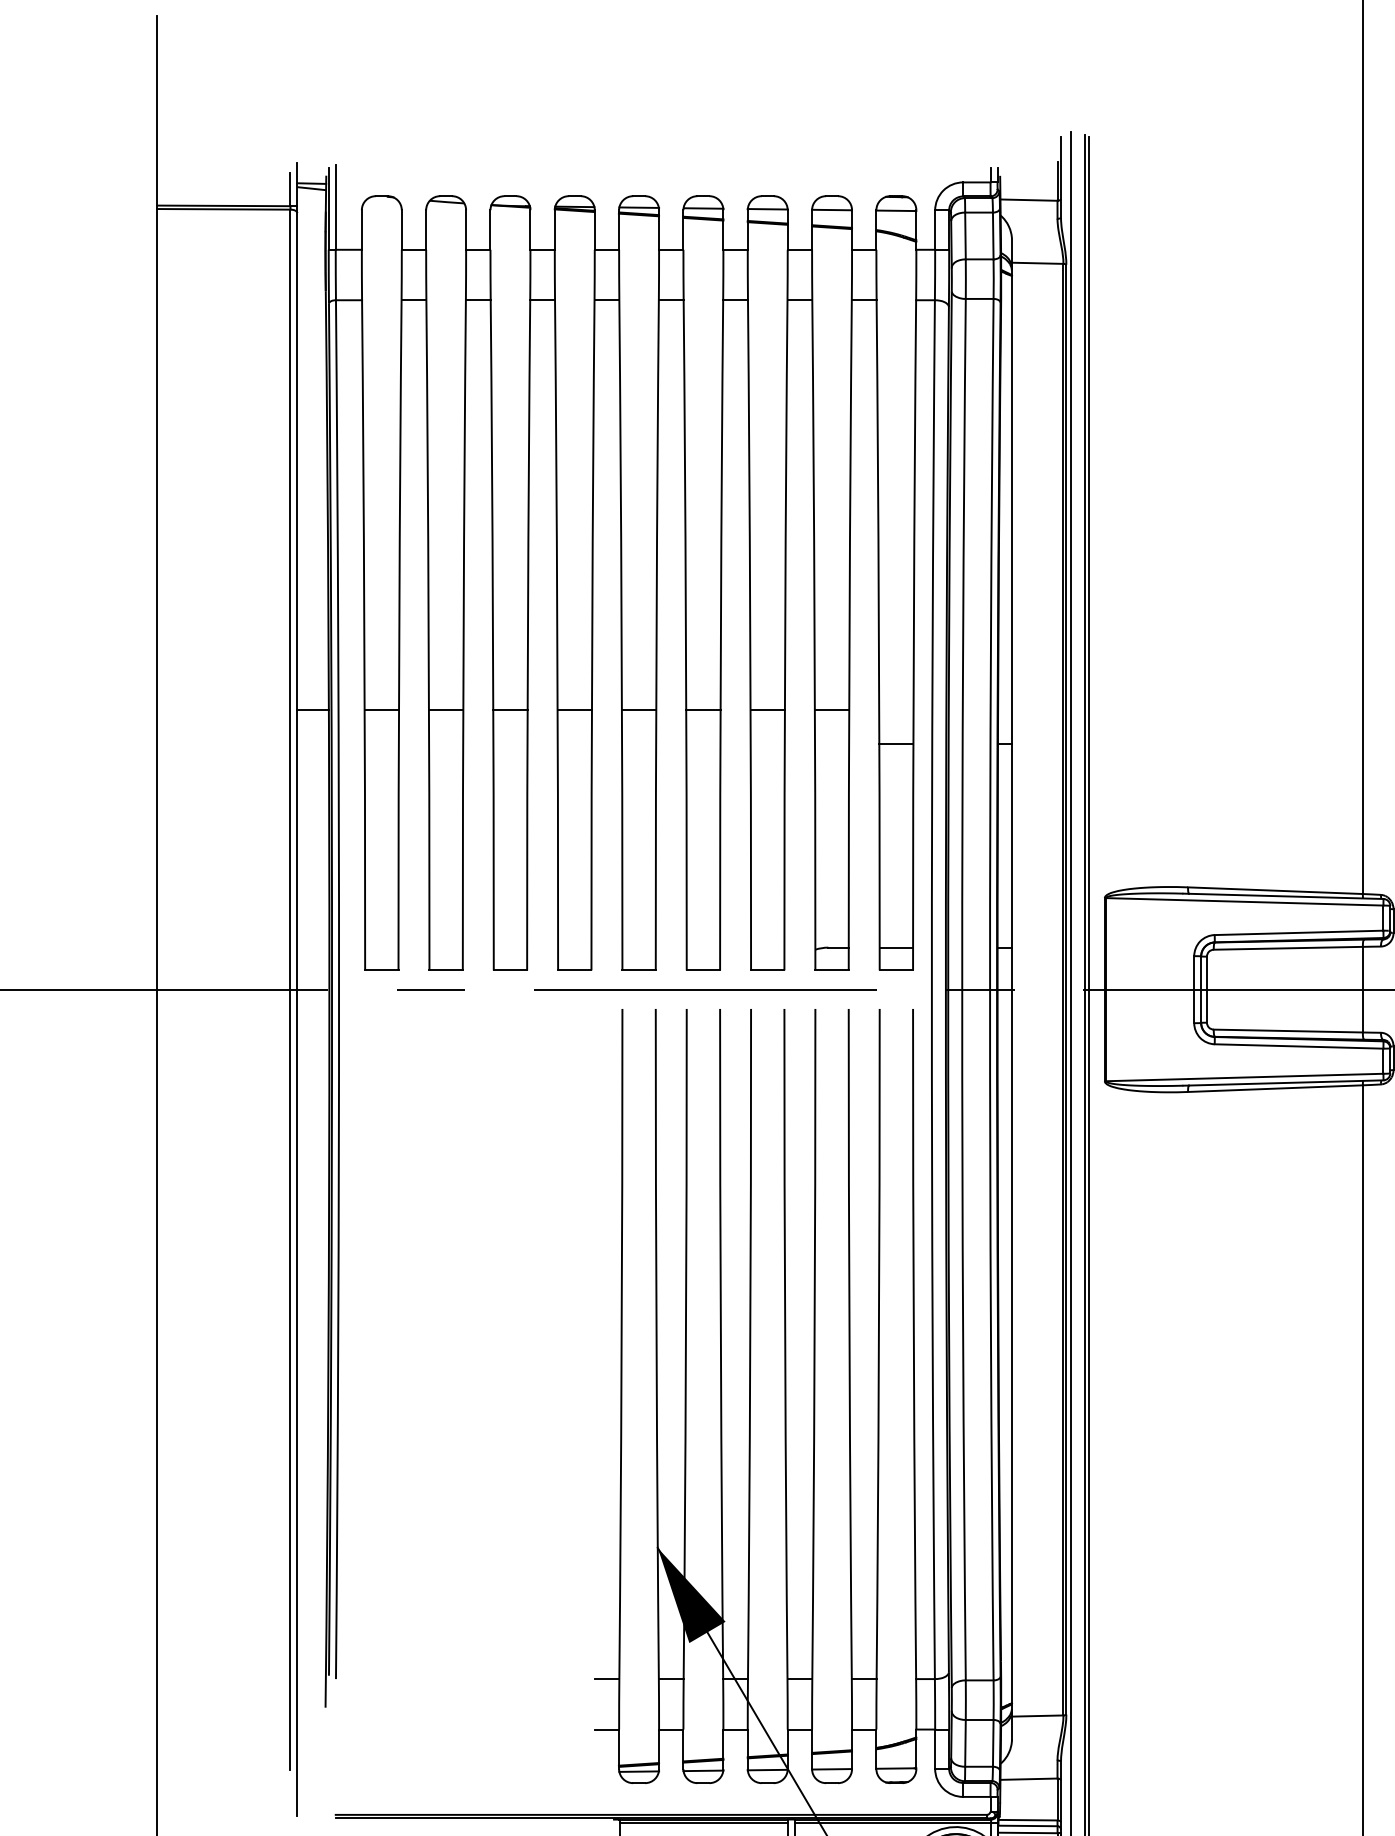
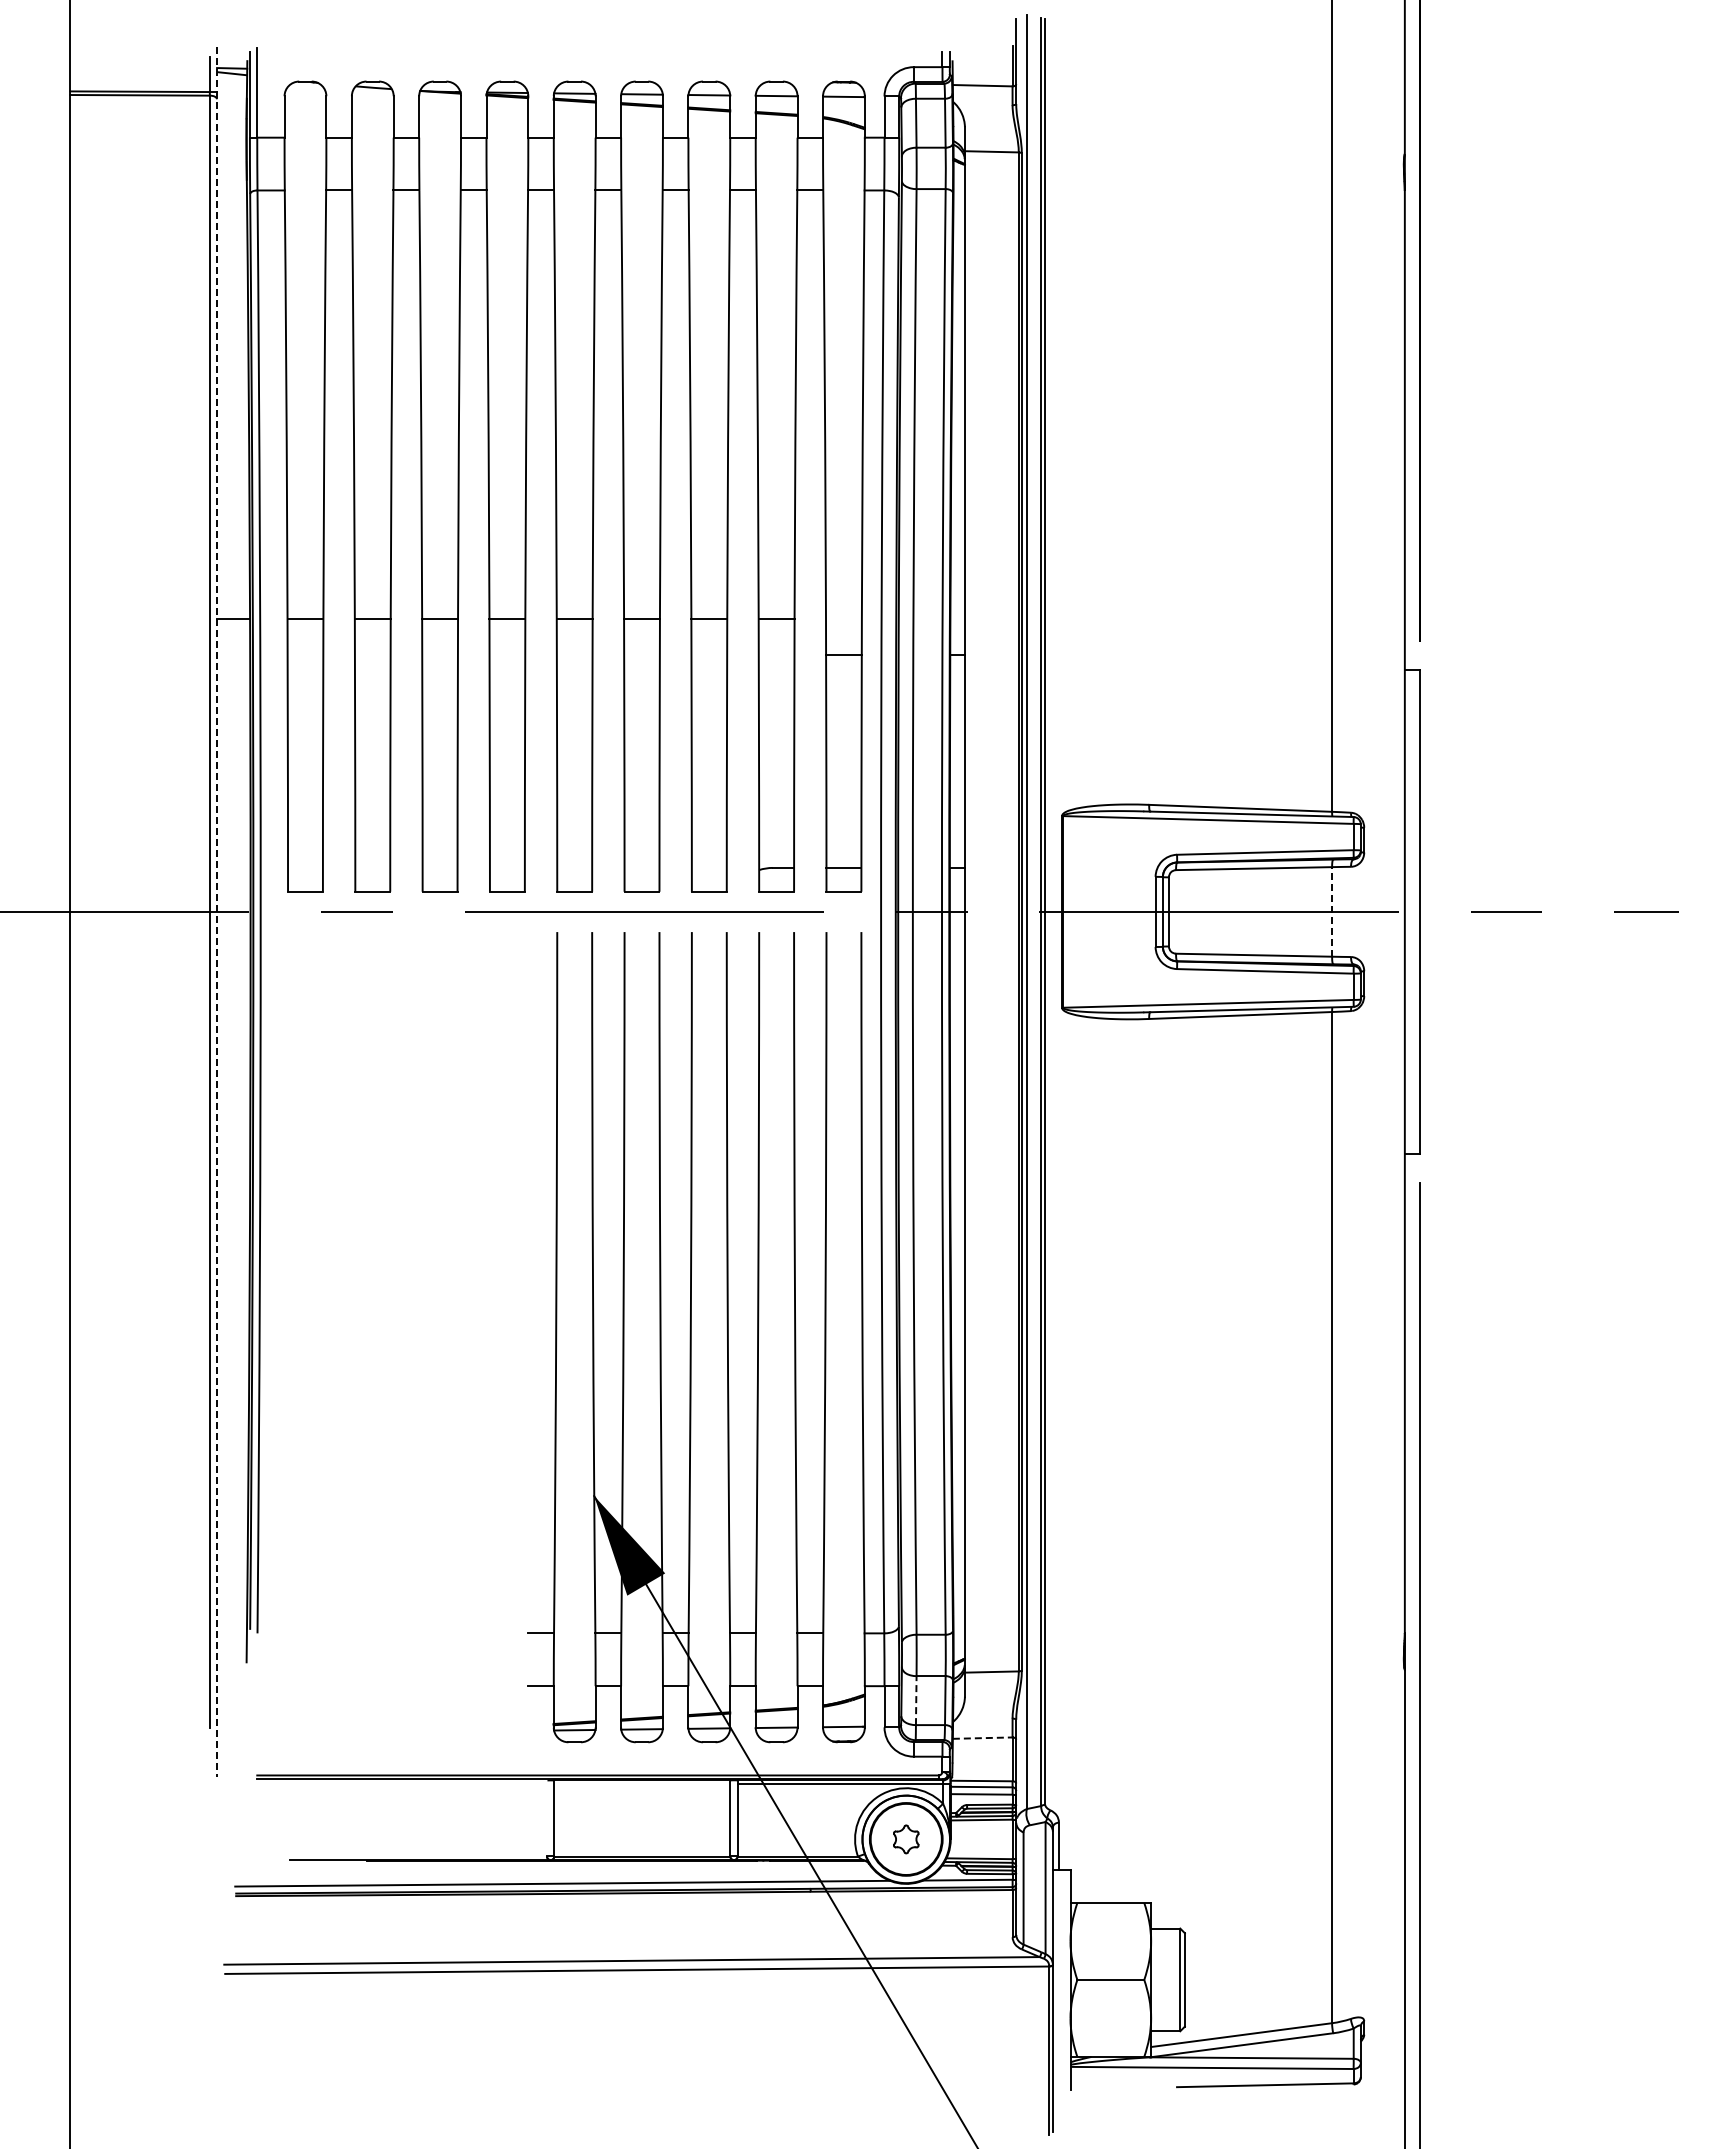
line: (1363, 989) -> (1332, 911), solid -> dashed
line: (297, 990) -> (217, 912), solid -> dashed
line: (965, 1743) -> (916, 1700), solid -> dashed
line: (1028, 1779) -> (982, 1738), solid -> dashed
line: (703, 1823) -> (642, 1784), removed

